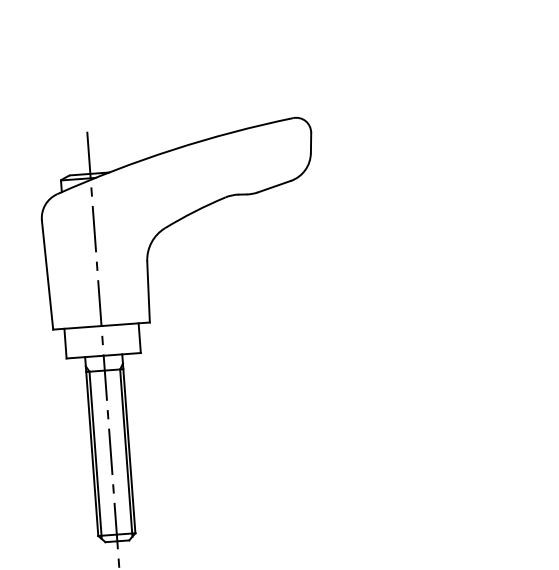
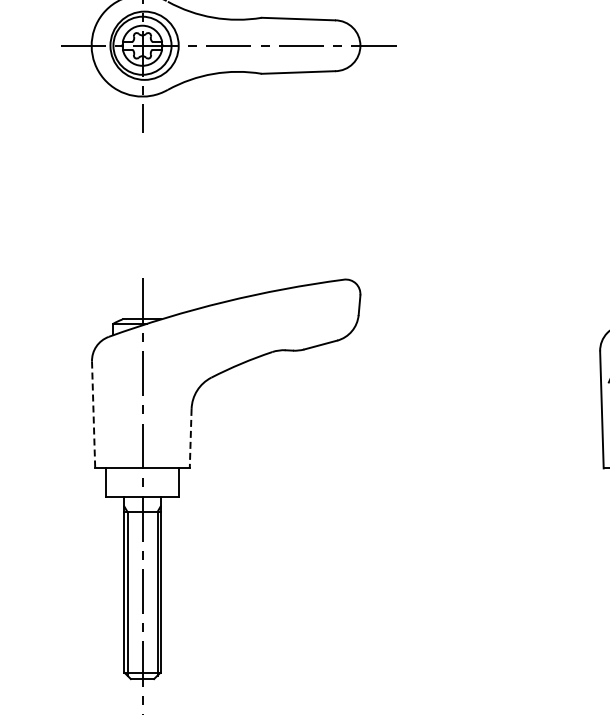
line: (47, 275) -> (93, 415), solid -> dashed
line: (148, 291) -> (190, 438), solid -> dashed

